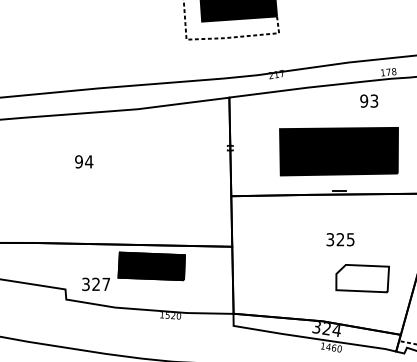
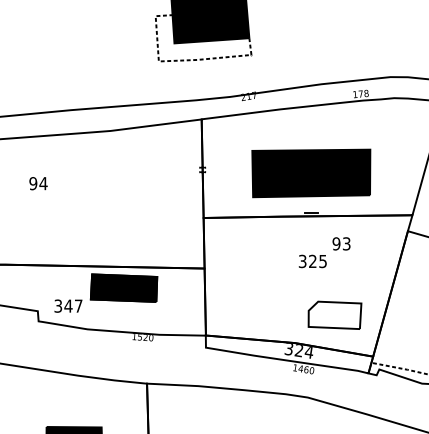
text: (369, 100) -> (341, 243), moved
text: (84, 161) -> (38, 183), moved
part: (362, 277) -> (334, 314), moved
text: (96, 283) -> (68, 305), 327 -> 347

